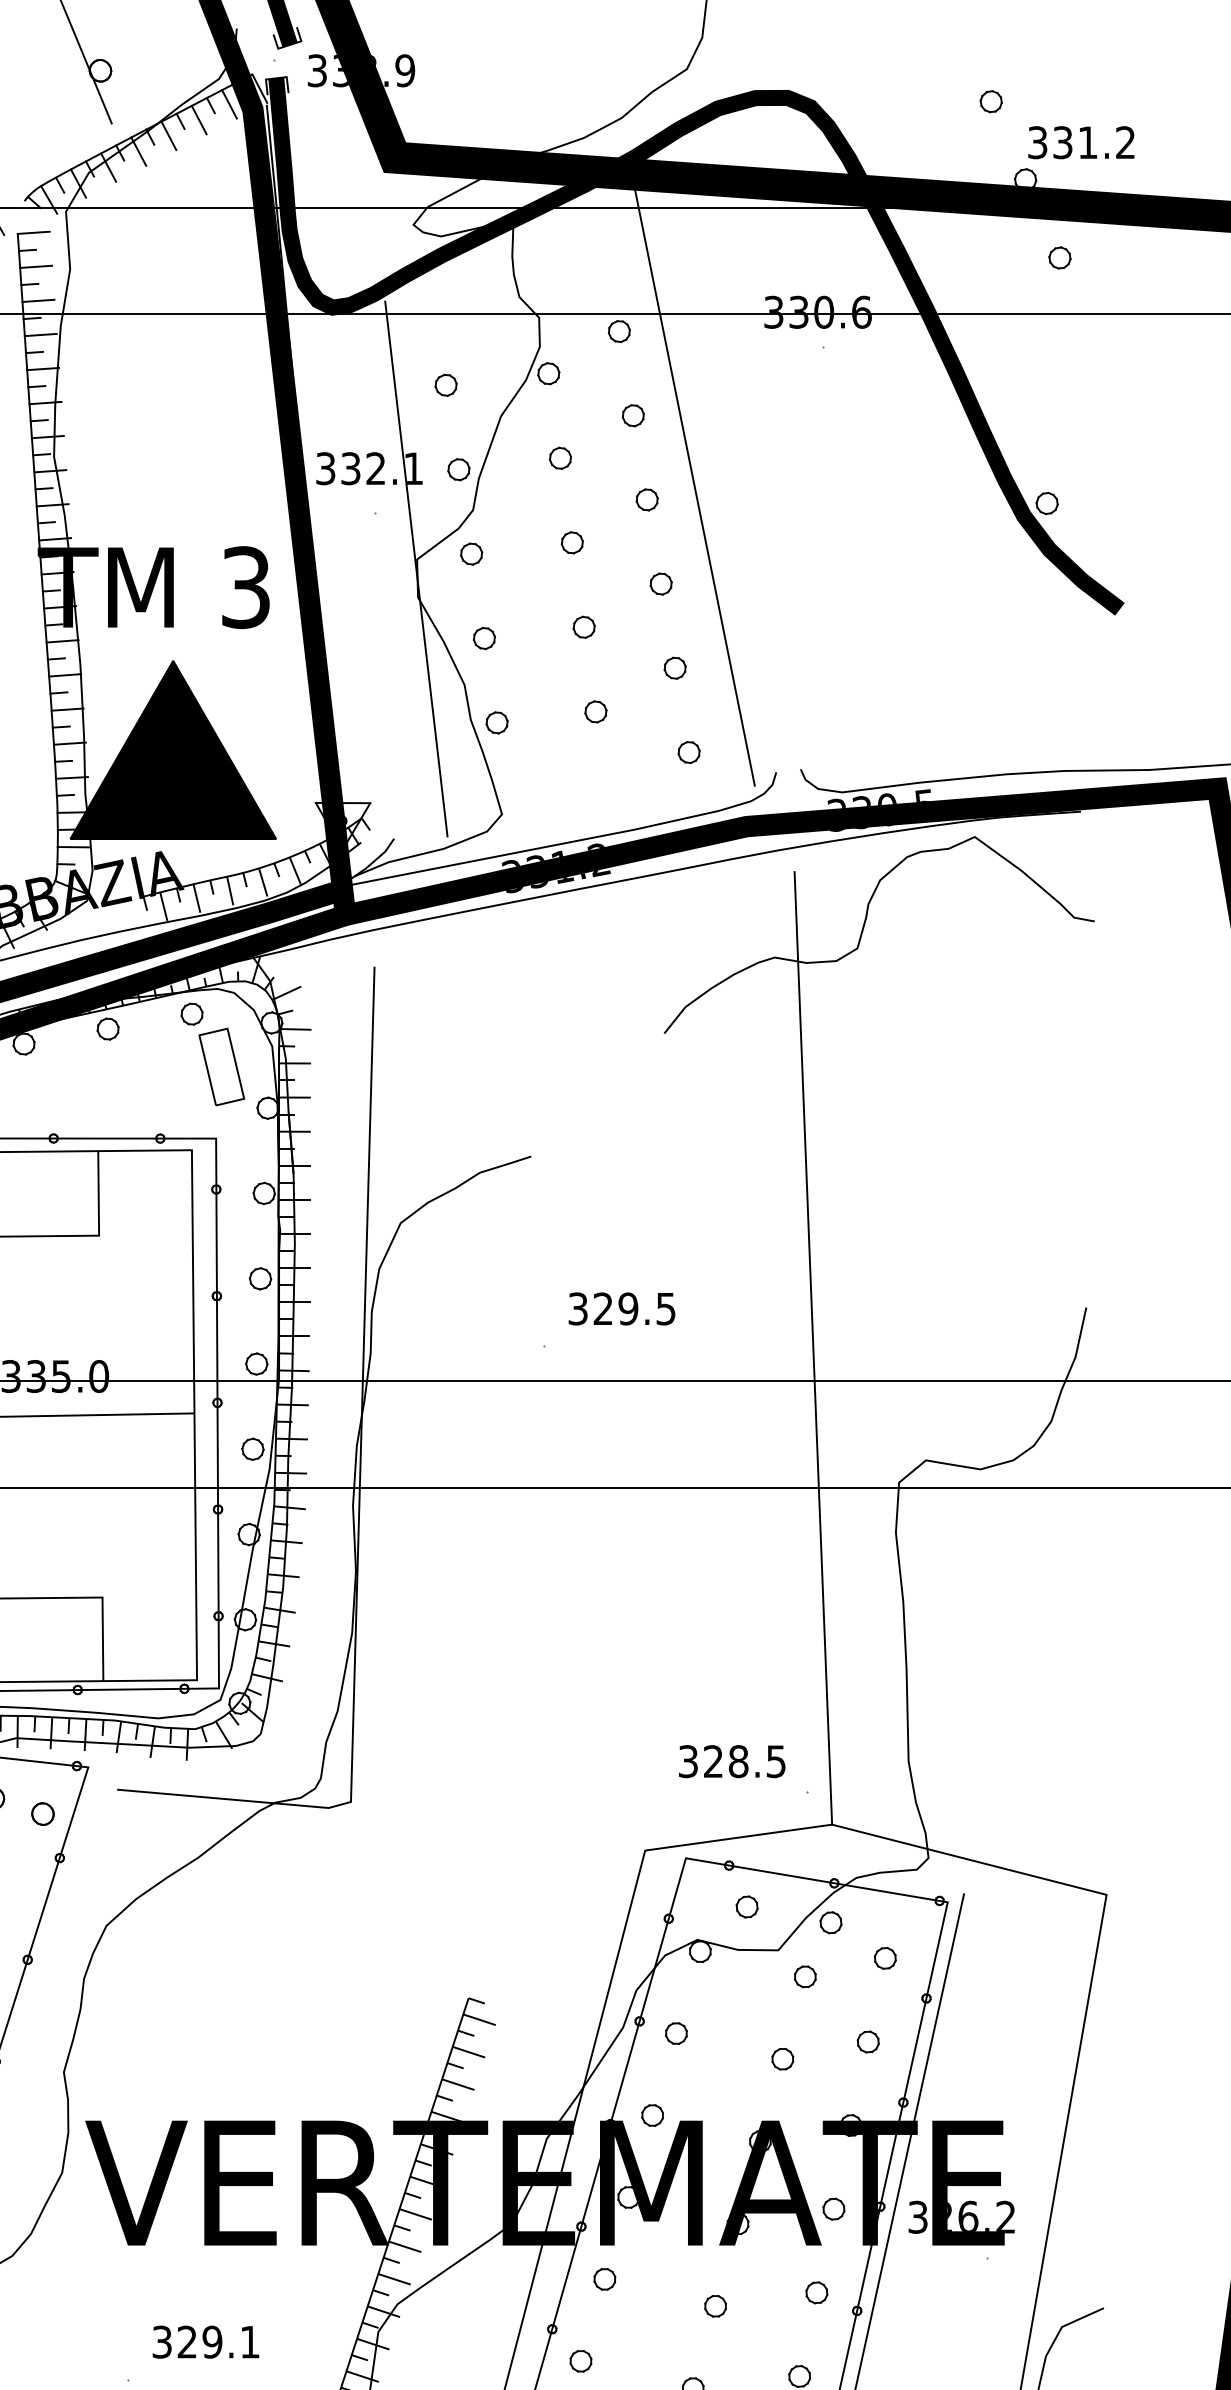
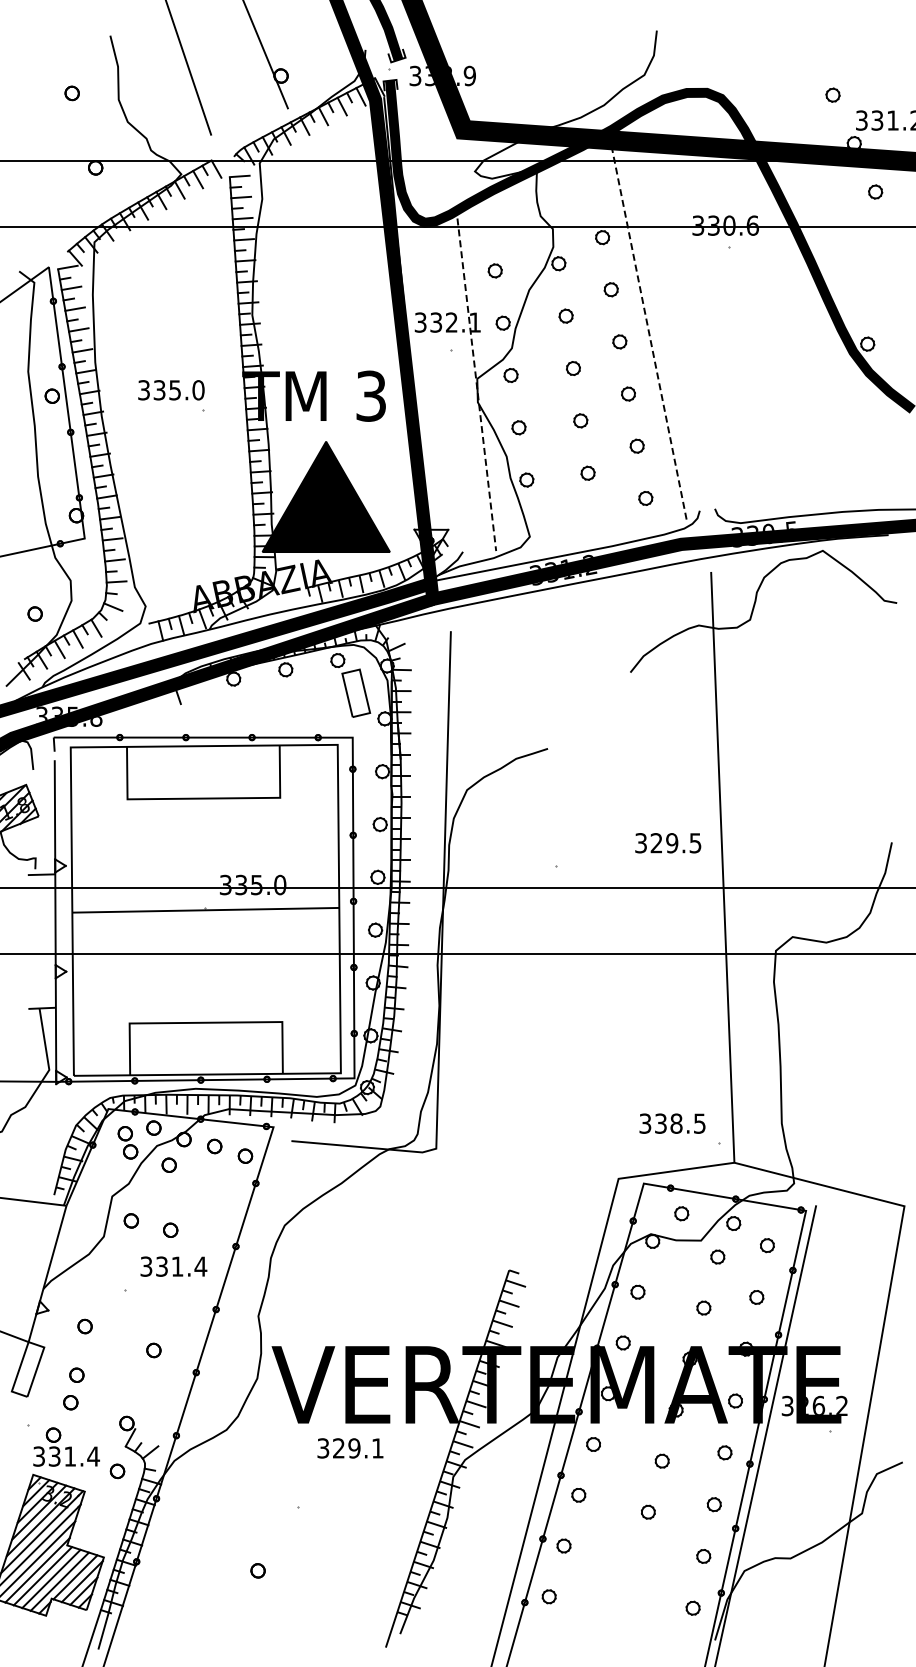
line: (695, 484) -> (649, 332), solid -> dashed
line: (415, 570) -> (476, 385), solid -> dashed
text: (622, 1309) -> (668, 843), moved
text: (712, 1761) -> (660, 1123), 328.5 -> 338.5
text: (206, 2342) -> (350, 1448), moved

